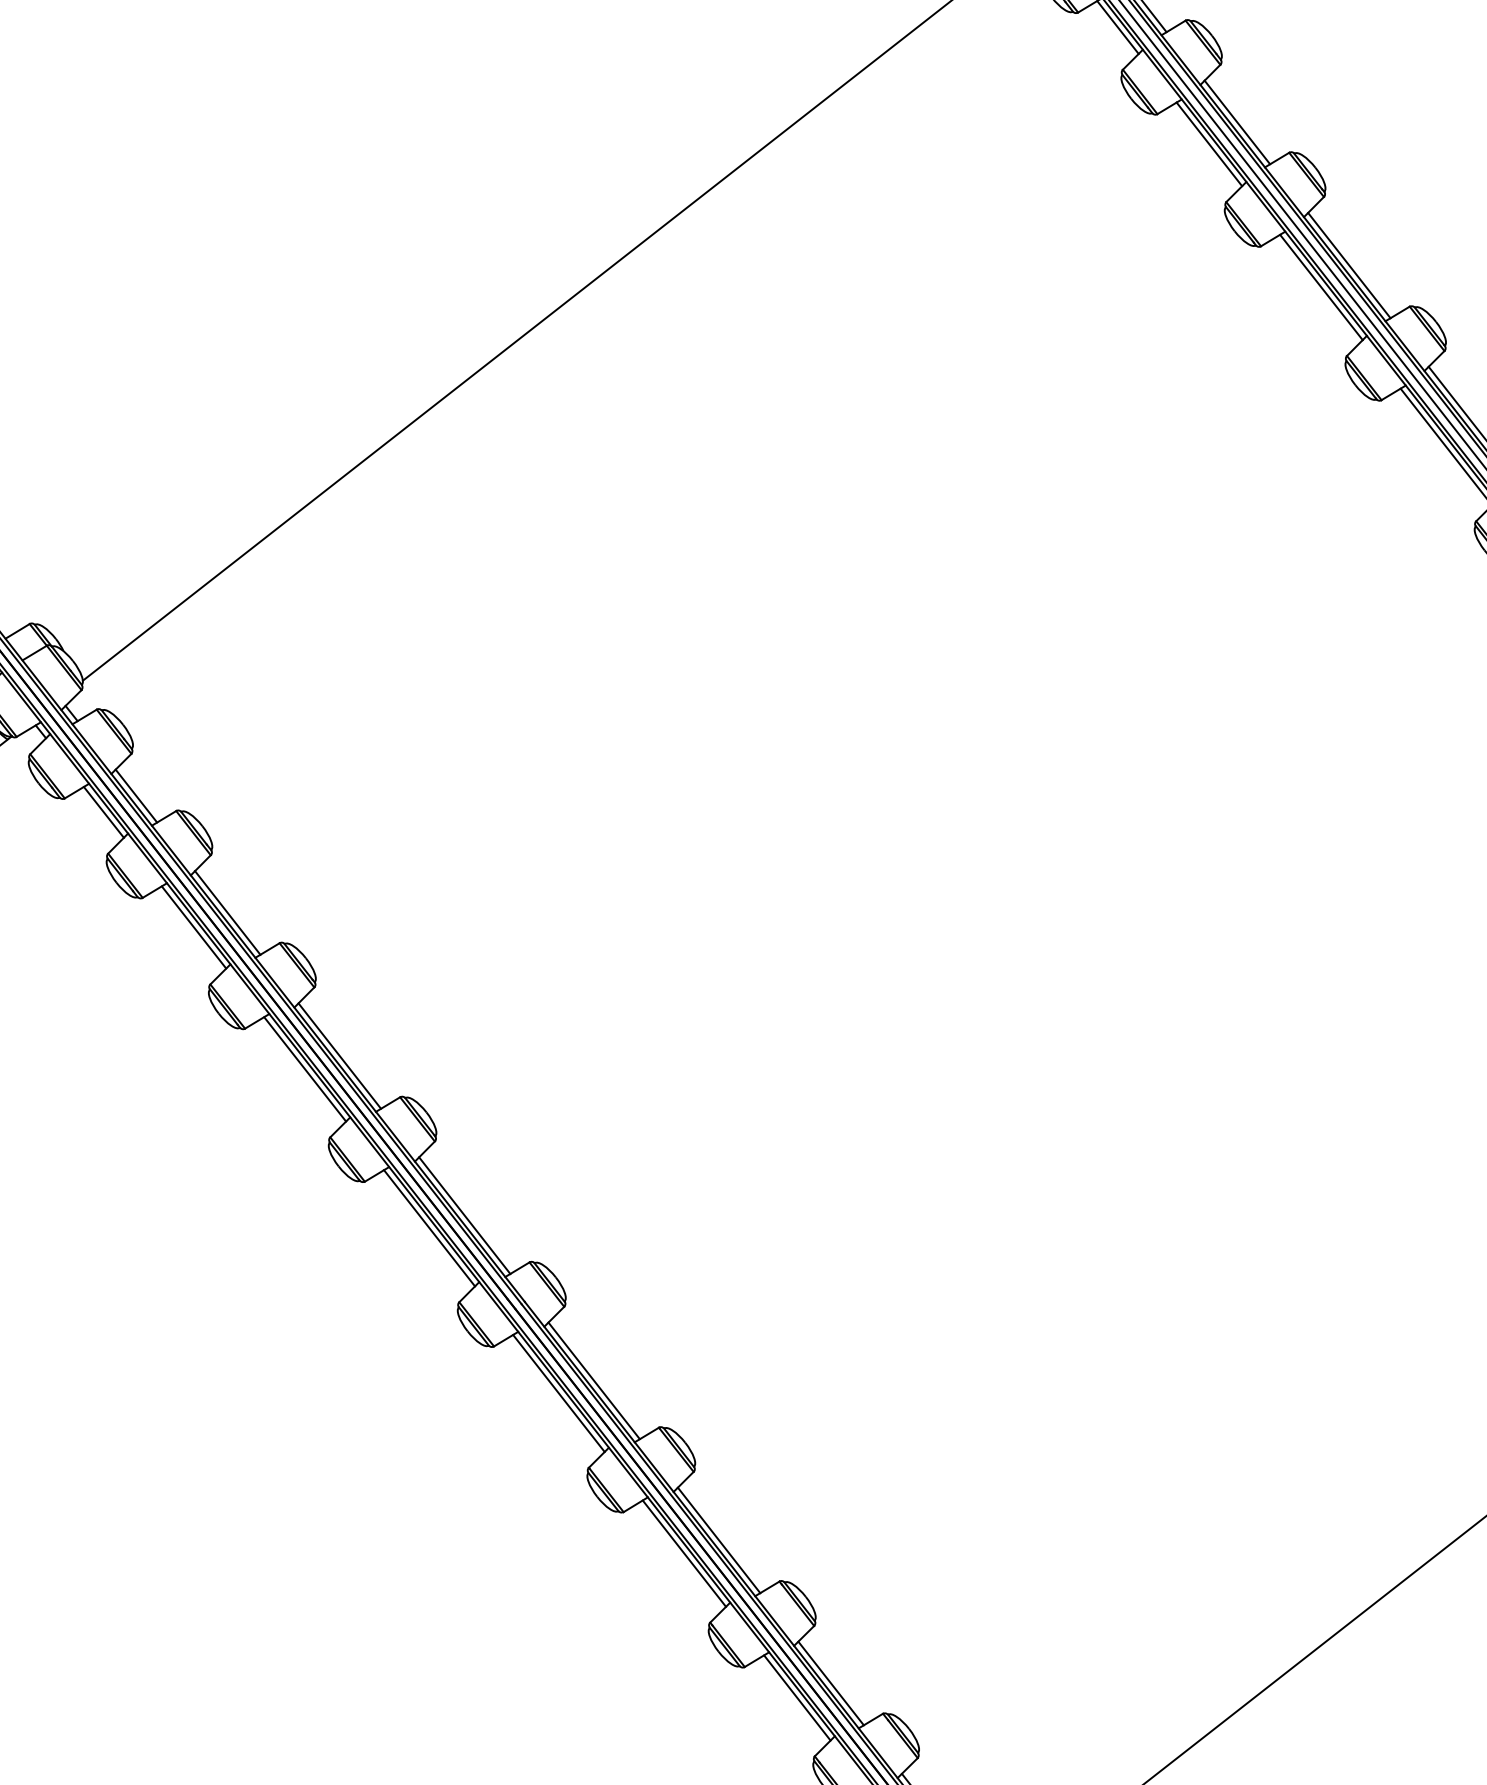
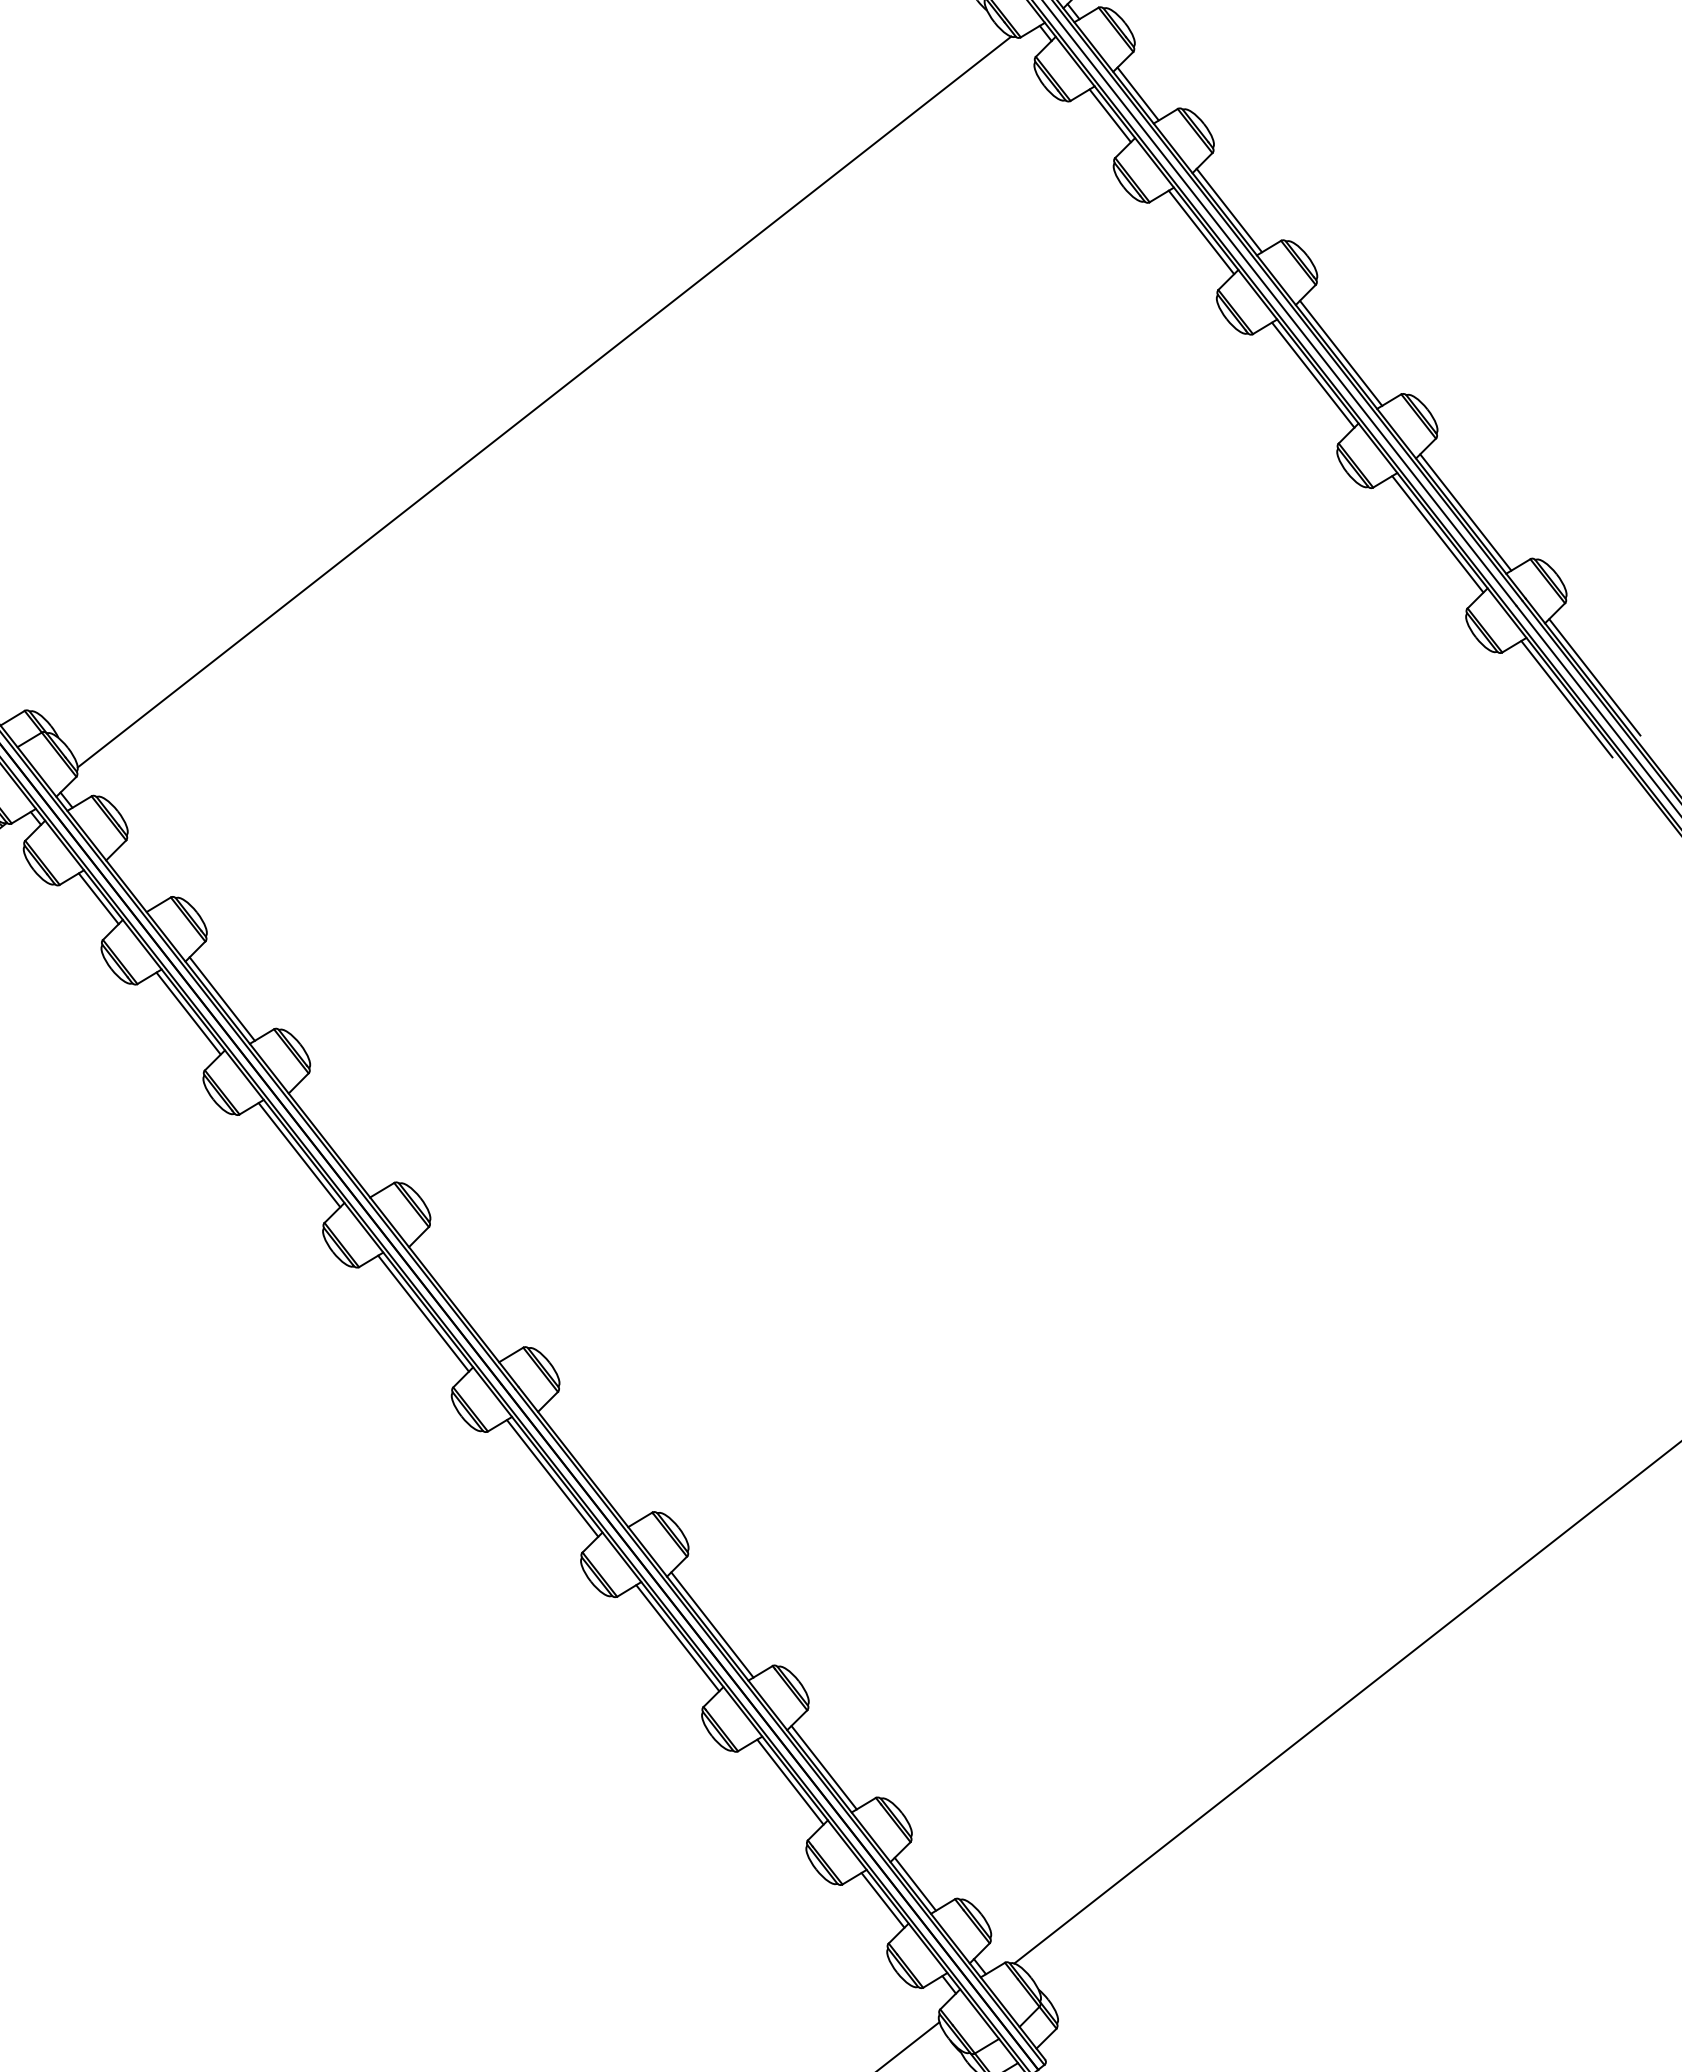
line: (135, 796) -> (130, 882), removed
line: (339, 1055) -> (333, 1141), removed
line: (464, 1215) -> (458, 1300), removed
line: (593, 1380) -> (587, 1465), removed

